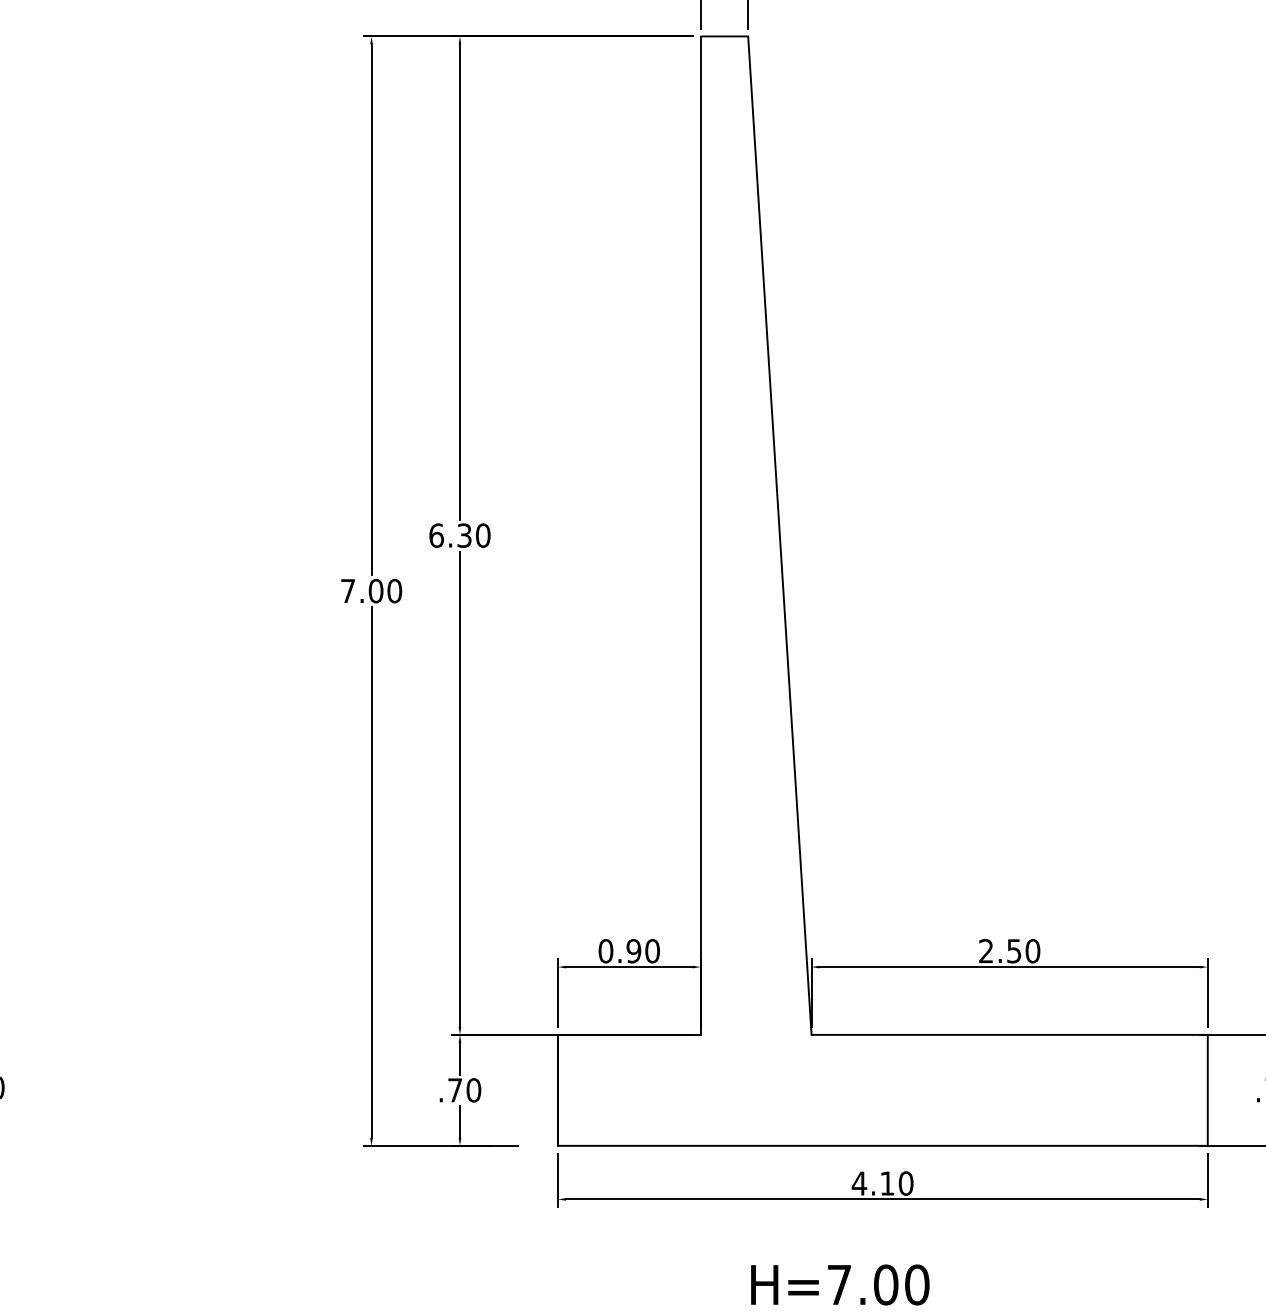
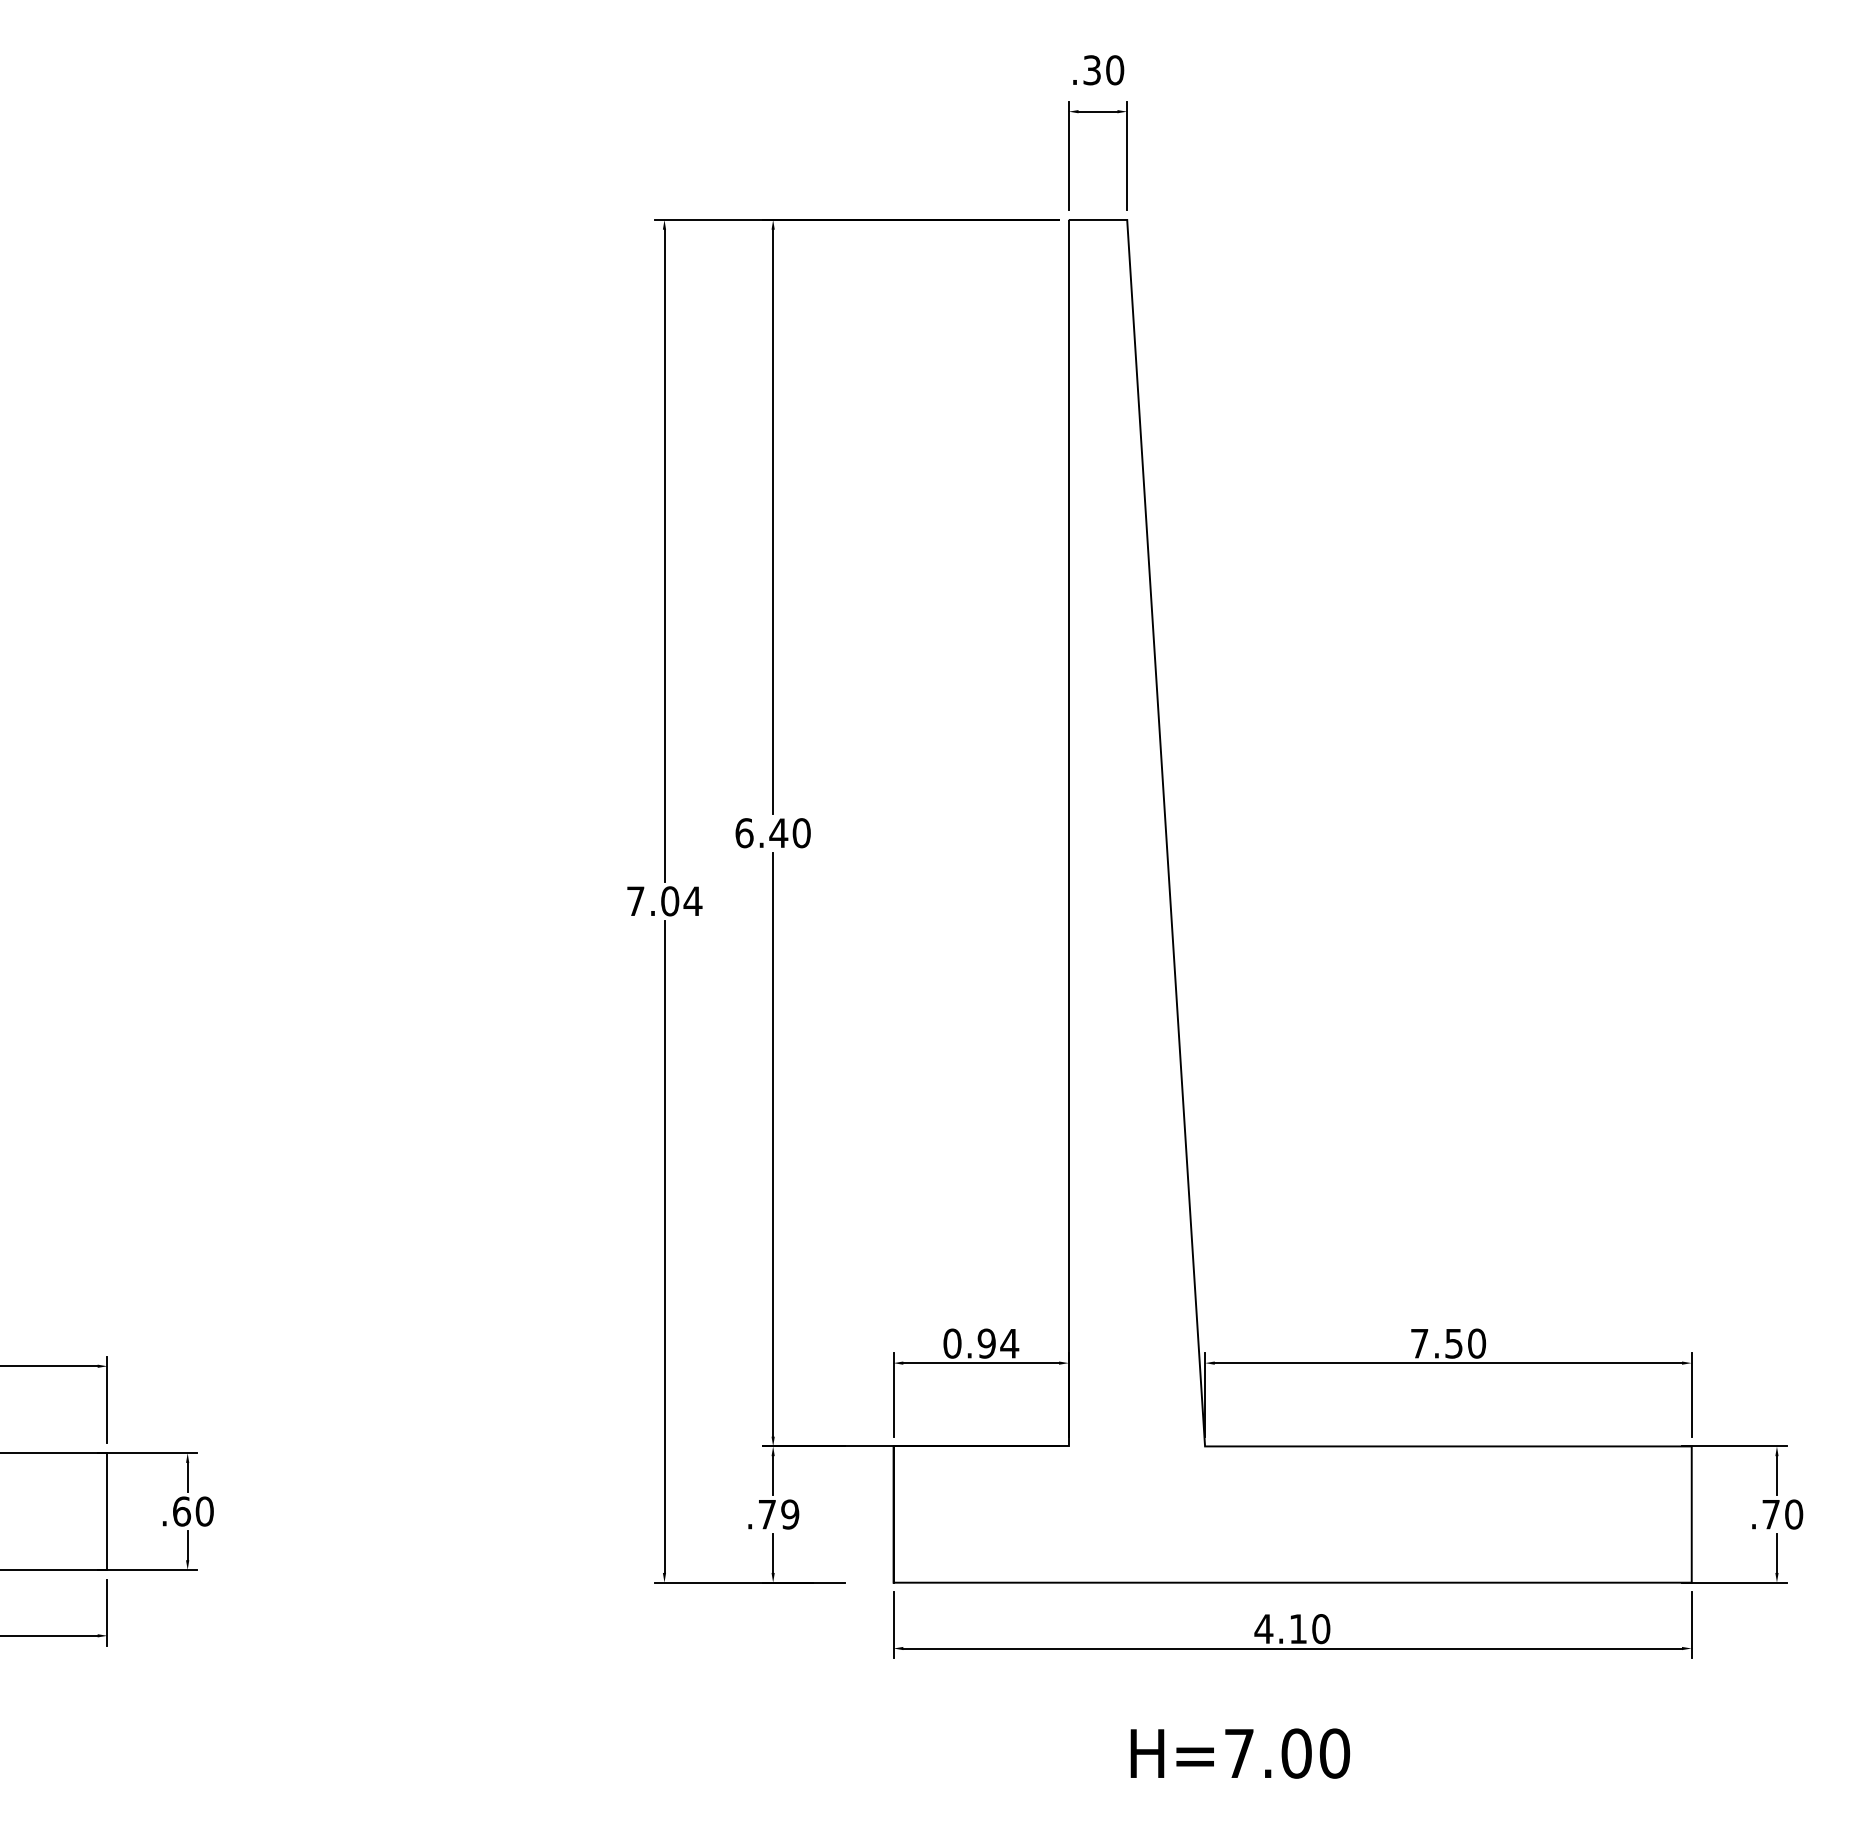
text: (464, 535) -> (778, 833), 6.30 -> 6.40
text: (394, 591) -> (692, 901), 7.00 -> 7.04
text: (652, 951) -> (1009, 1343), 0.90 -> 0.94
text: (986, 951) -> (1419, 1343), 2.50 -> 7.50
text: (474, 1090) -> (790, 1514), .70 -> .79

